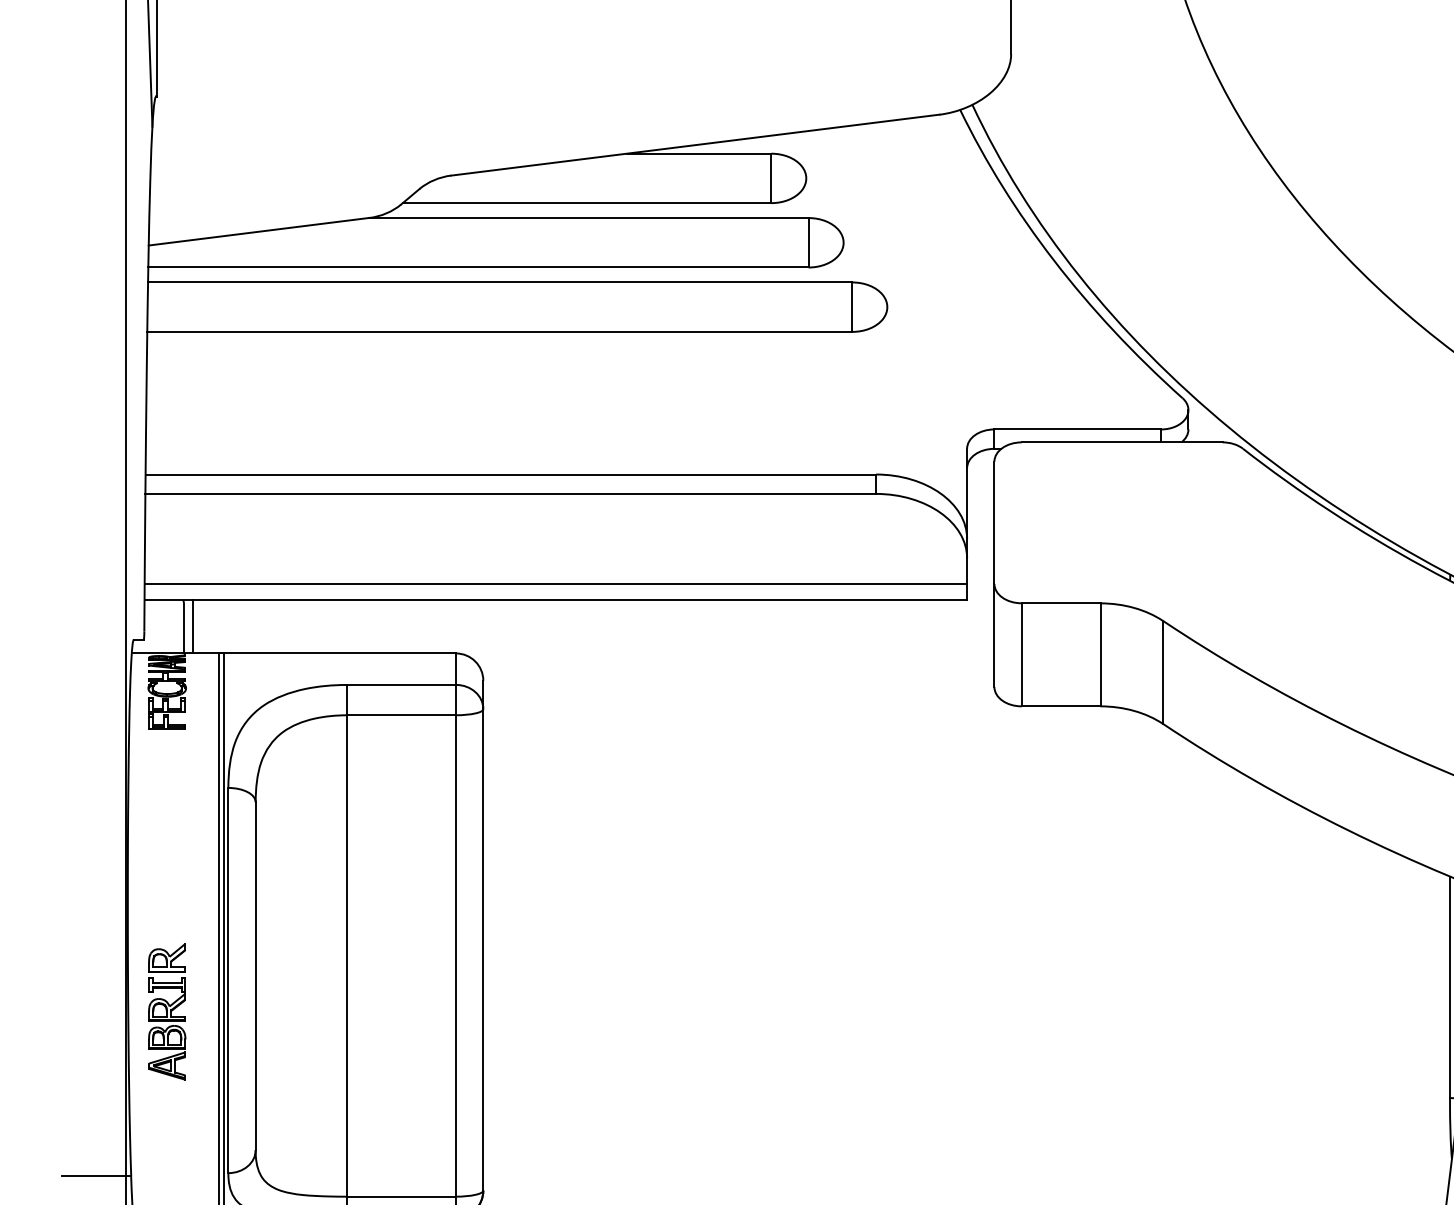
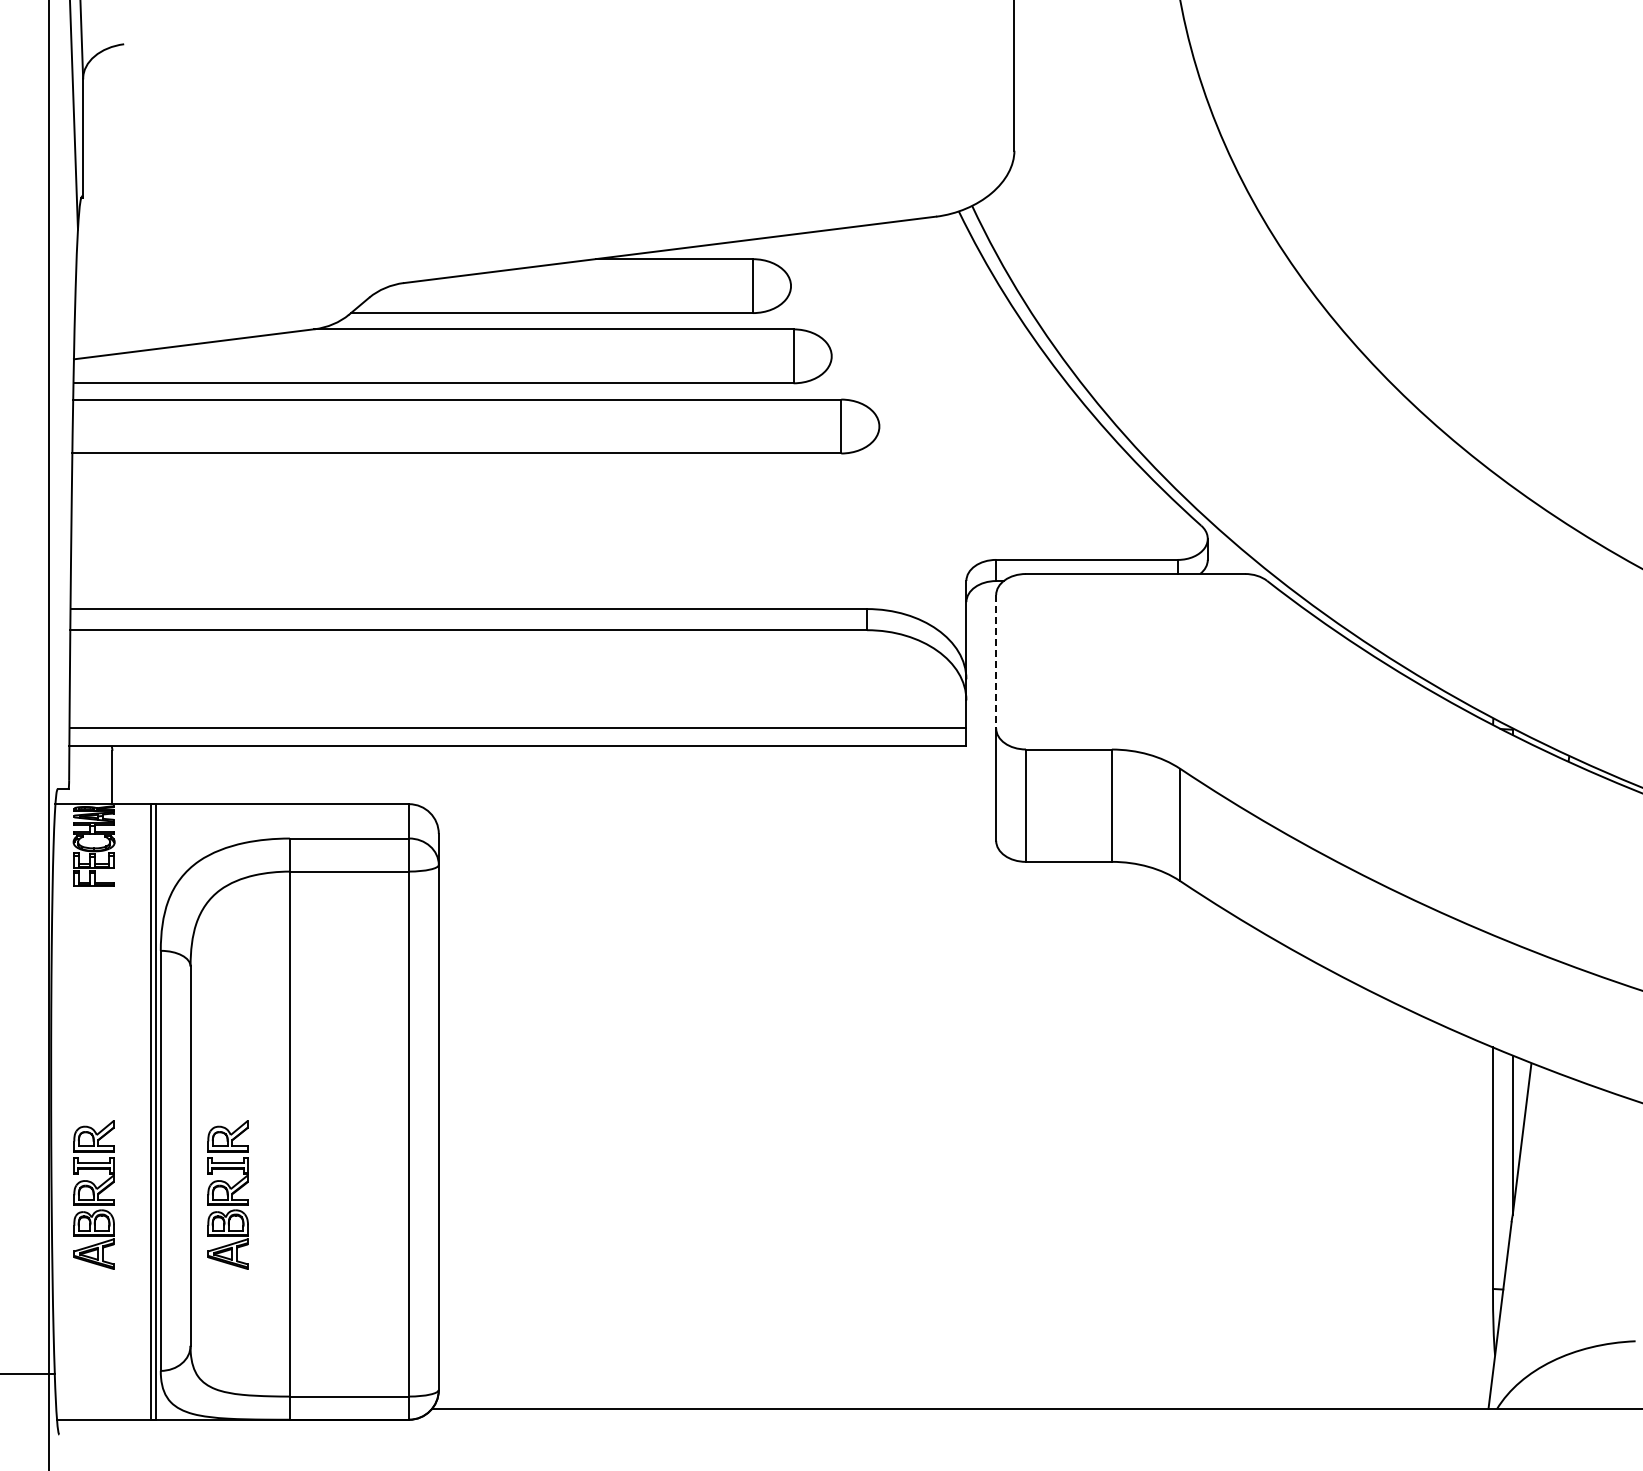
line: (994, 522) -> (996, 661), solid -> dashed
line: (193, 626) -> (122, 774), removed
part: (289, 1011) -> (227, 1194), added

